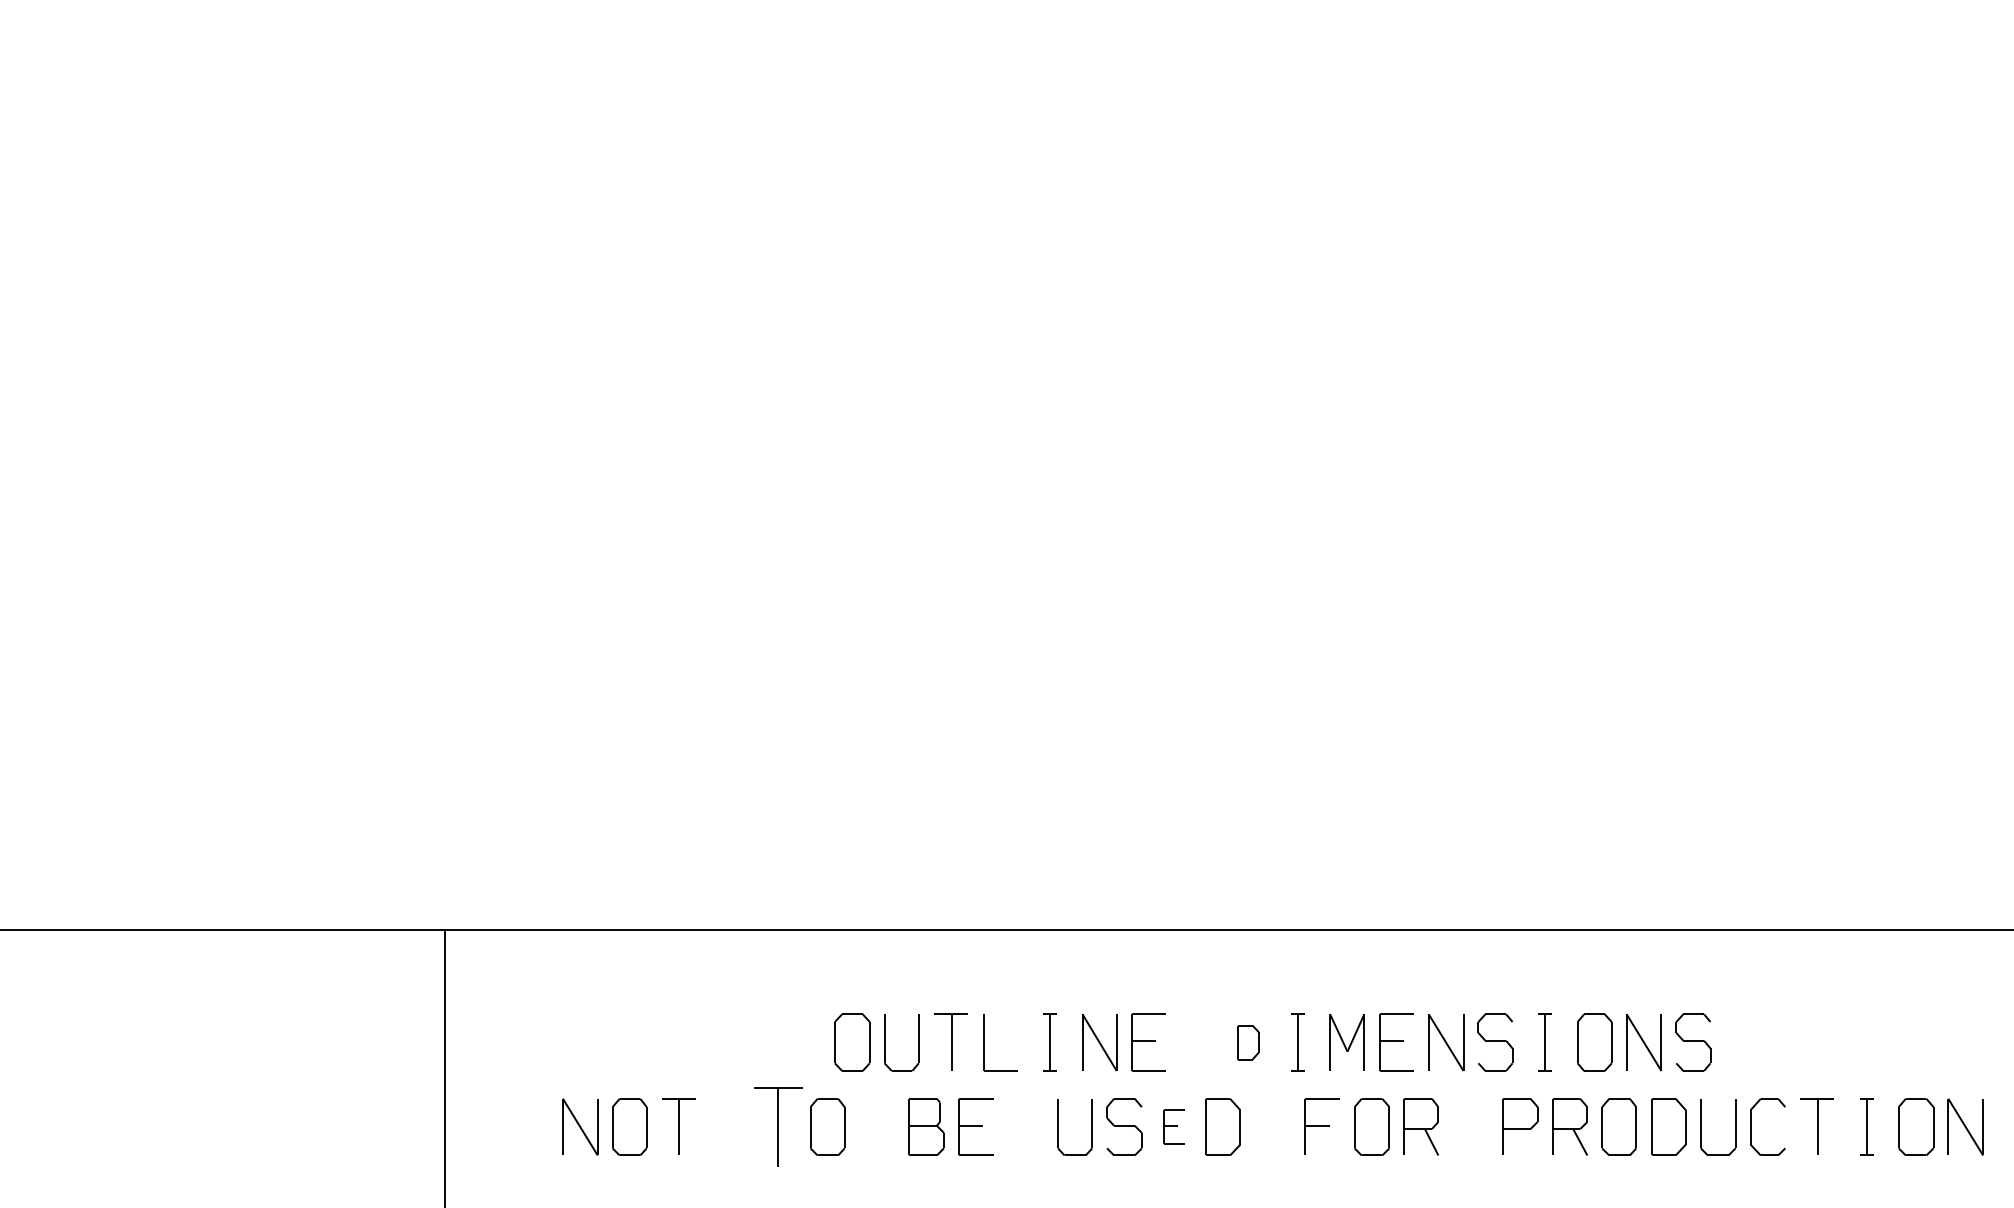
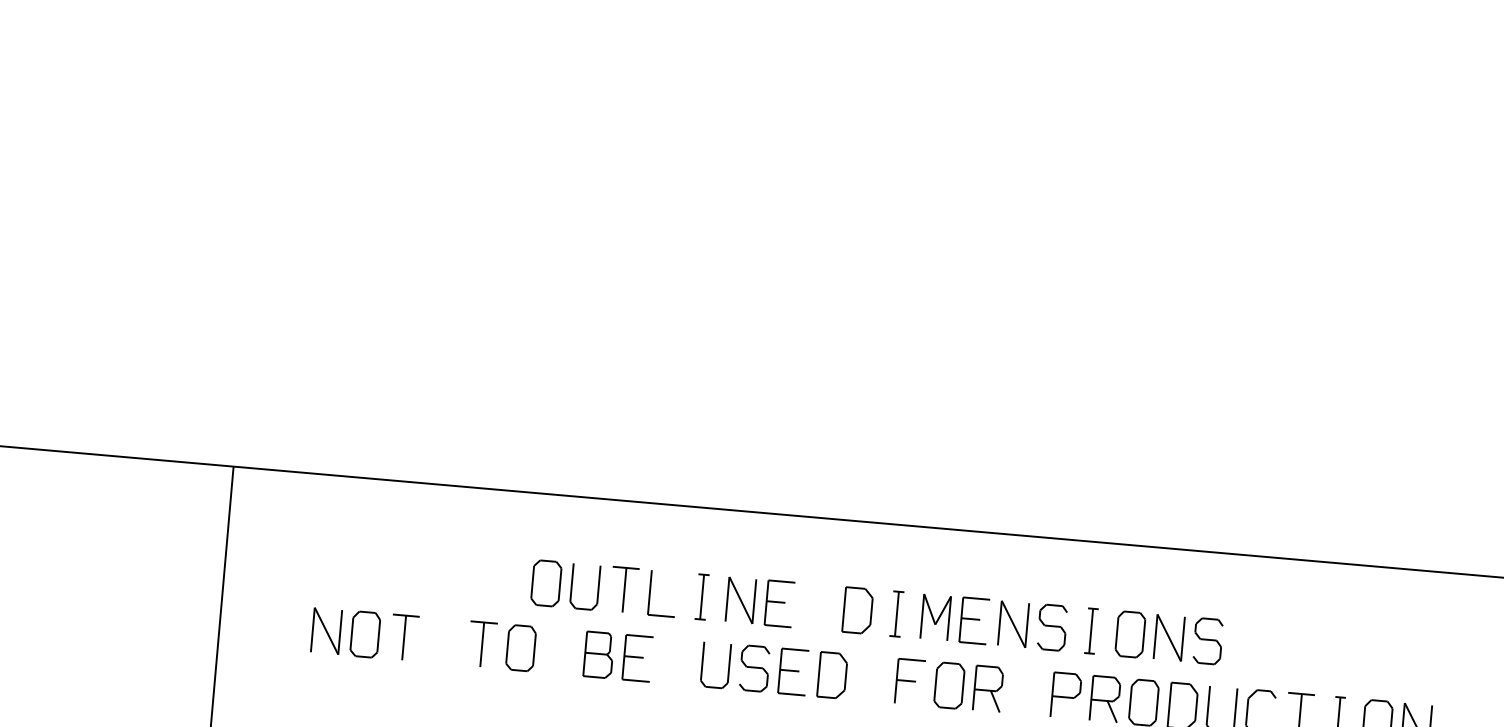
part: (1248, 1042) -> (858, 610), size x1.67
part: (778, 1126) -> (482, 644), size x0.71
part: (1173, 1126) -> (793, 671), size x1.67

